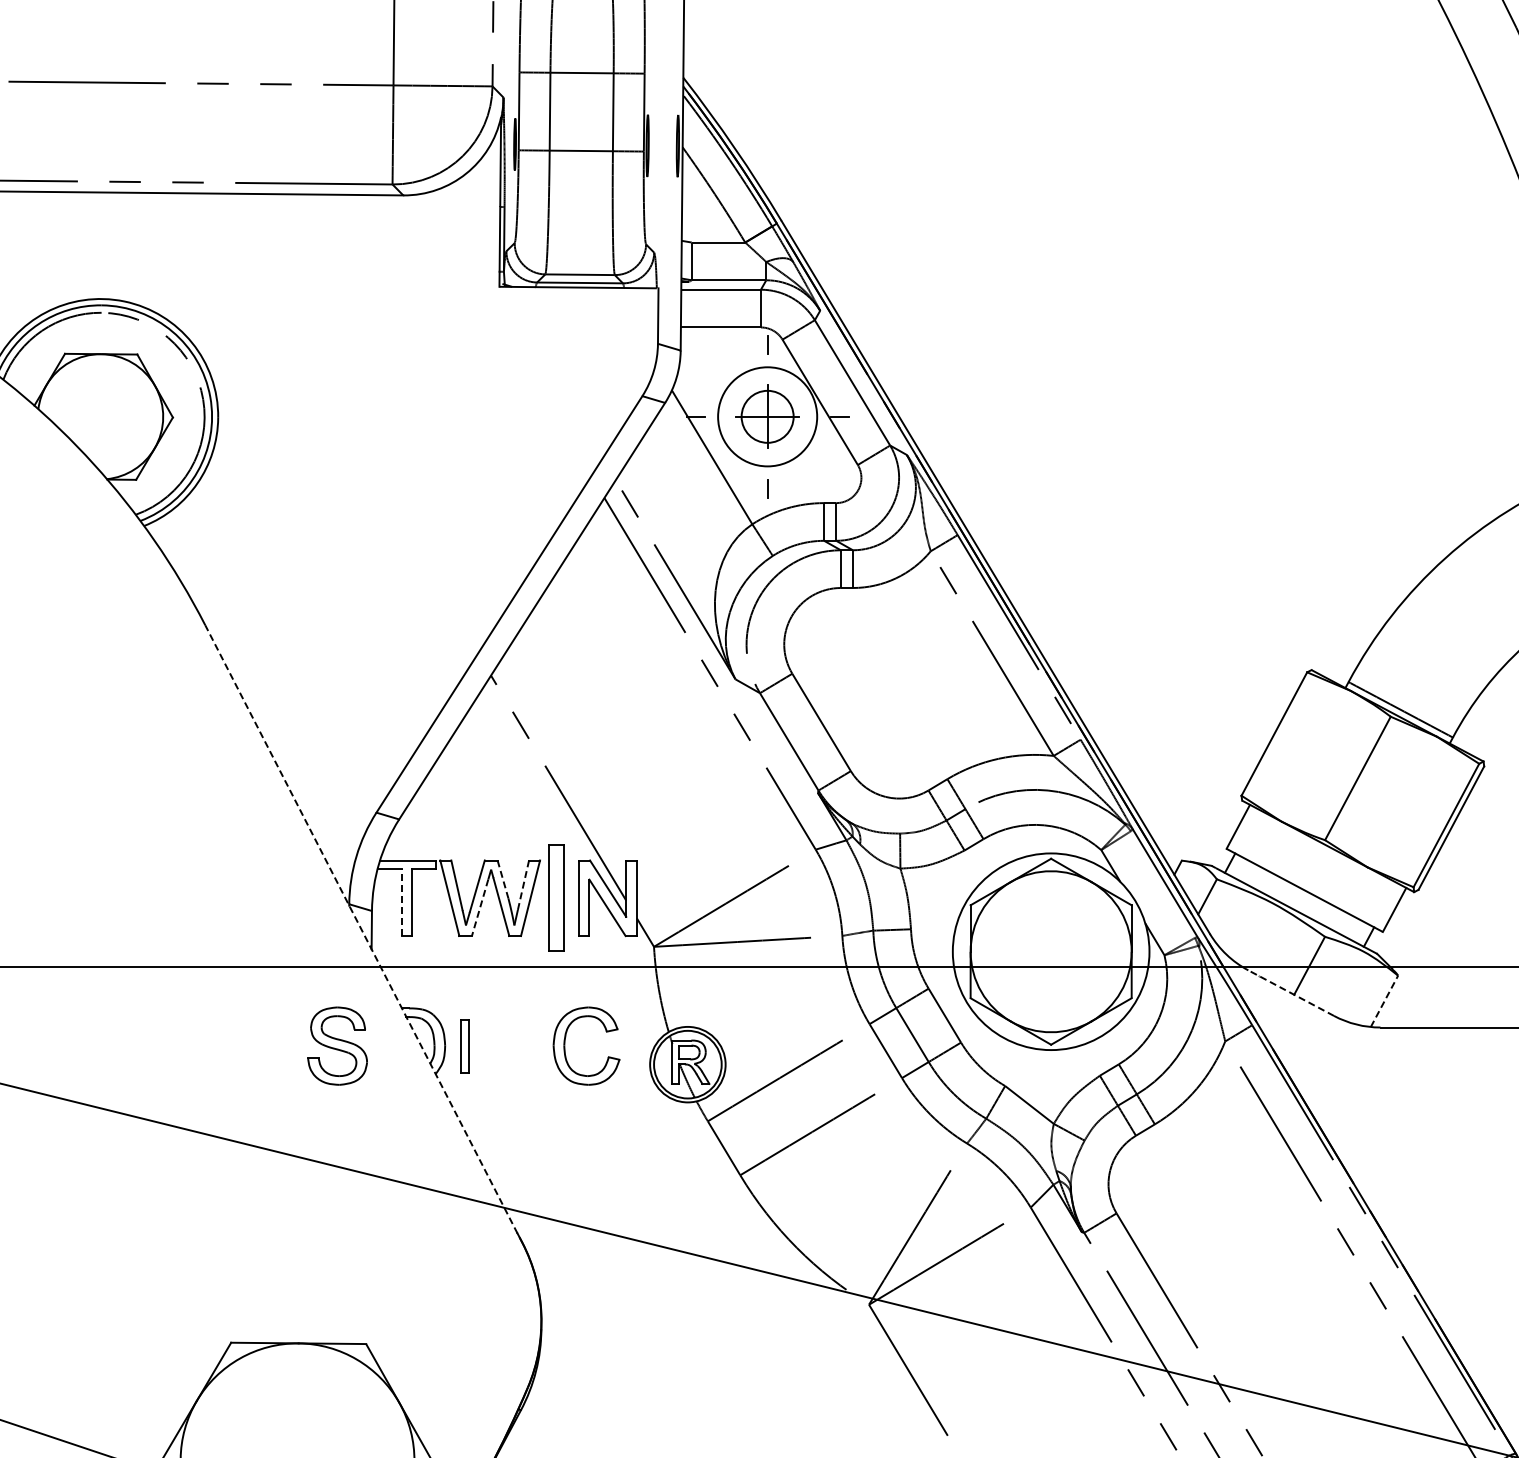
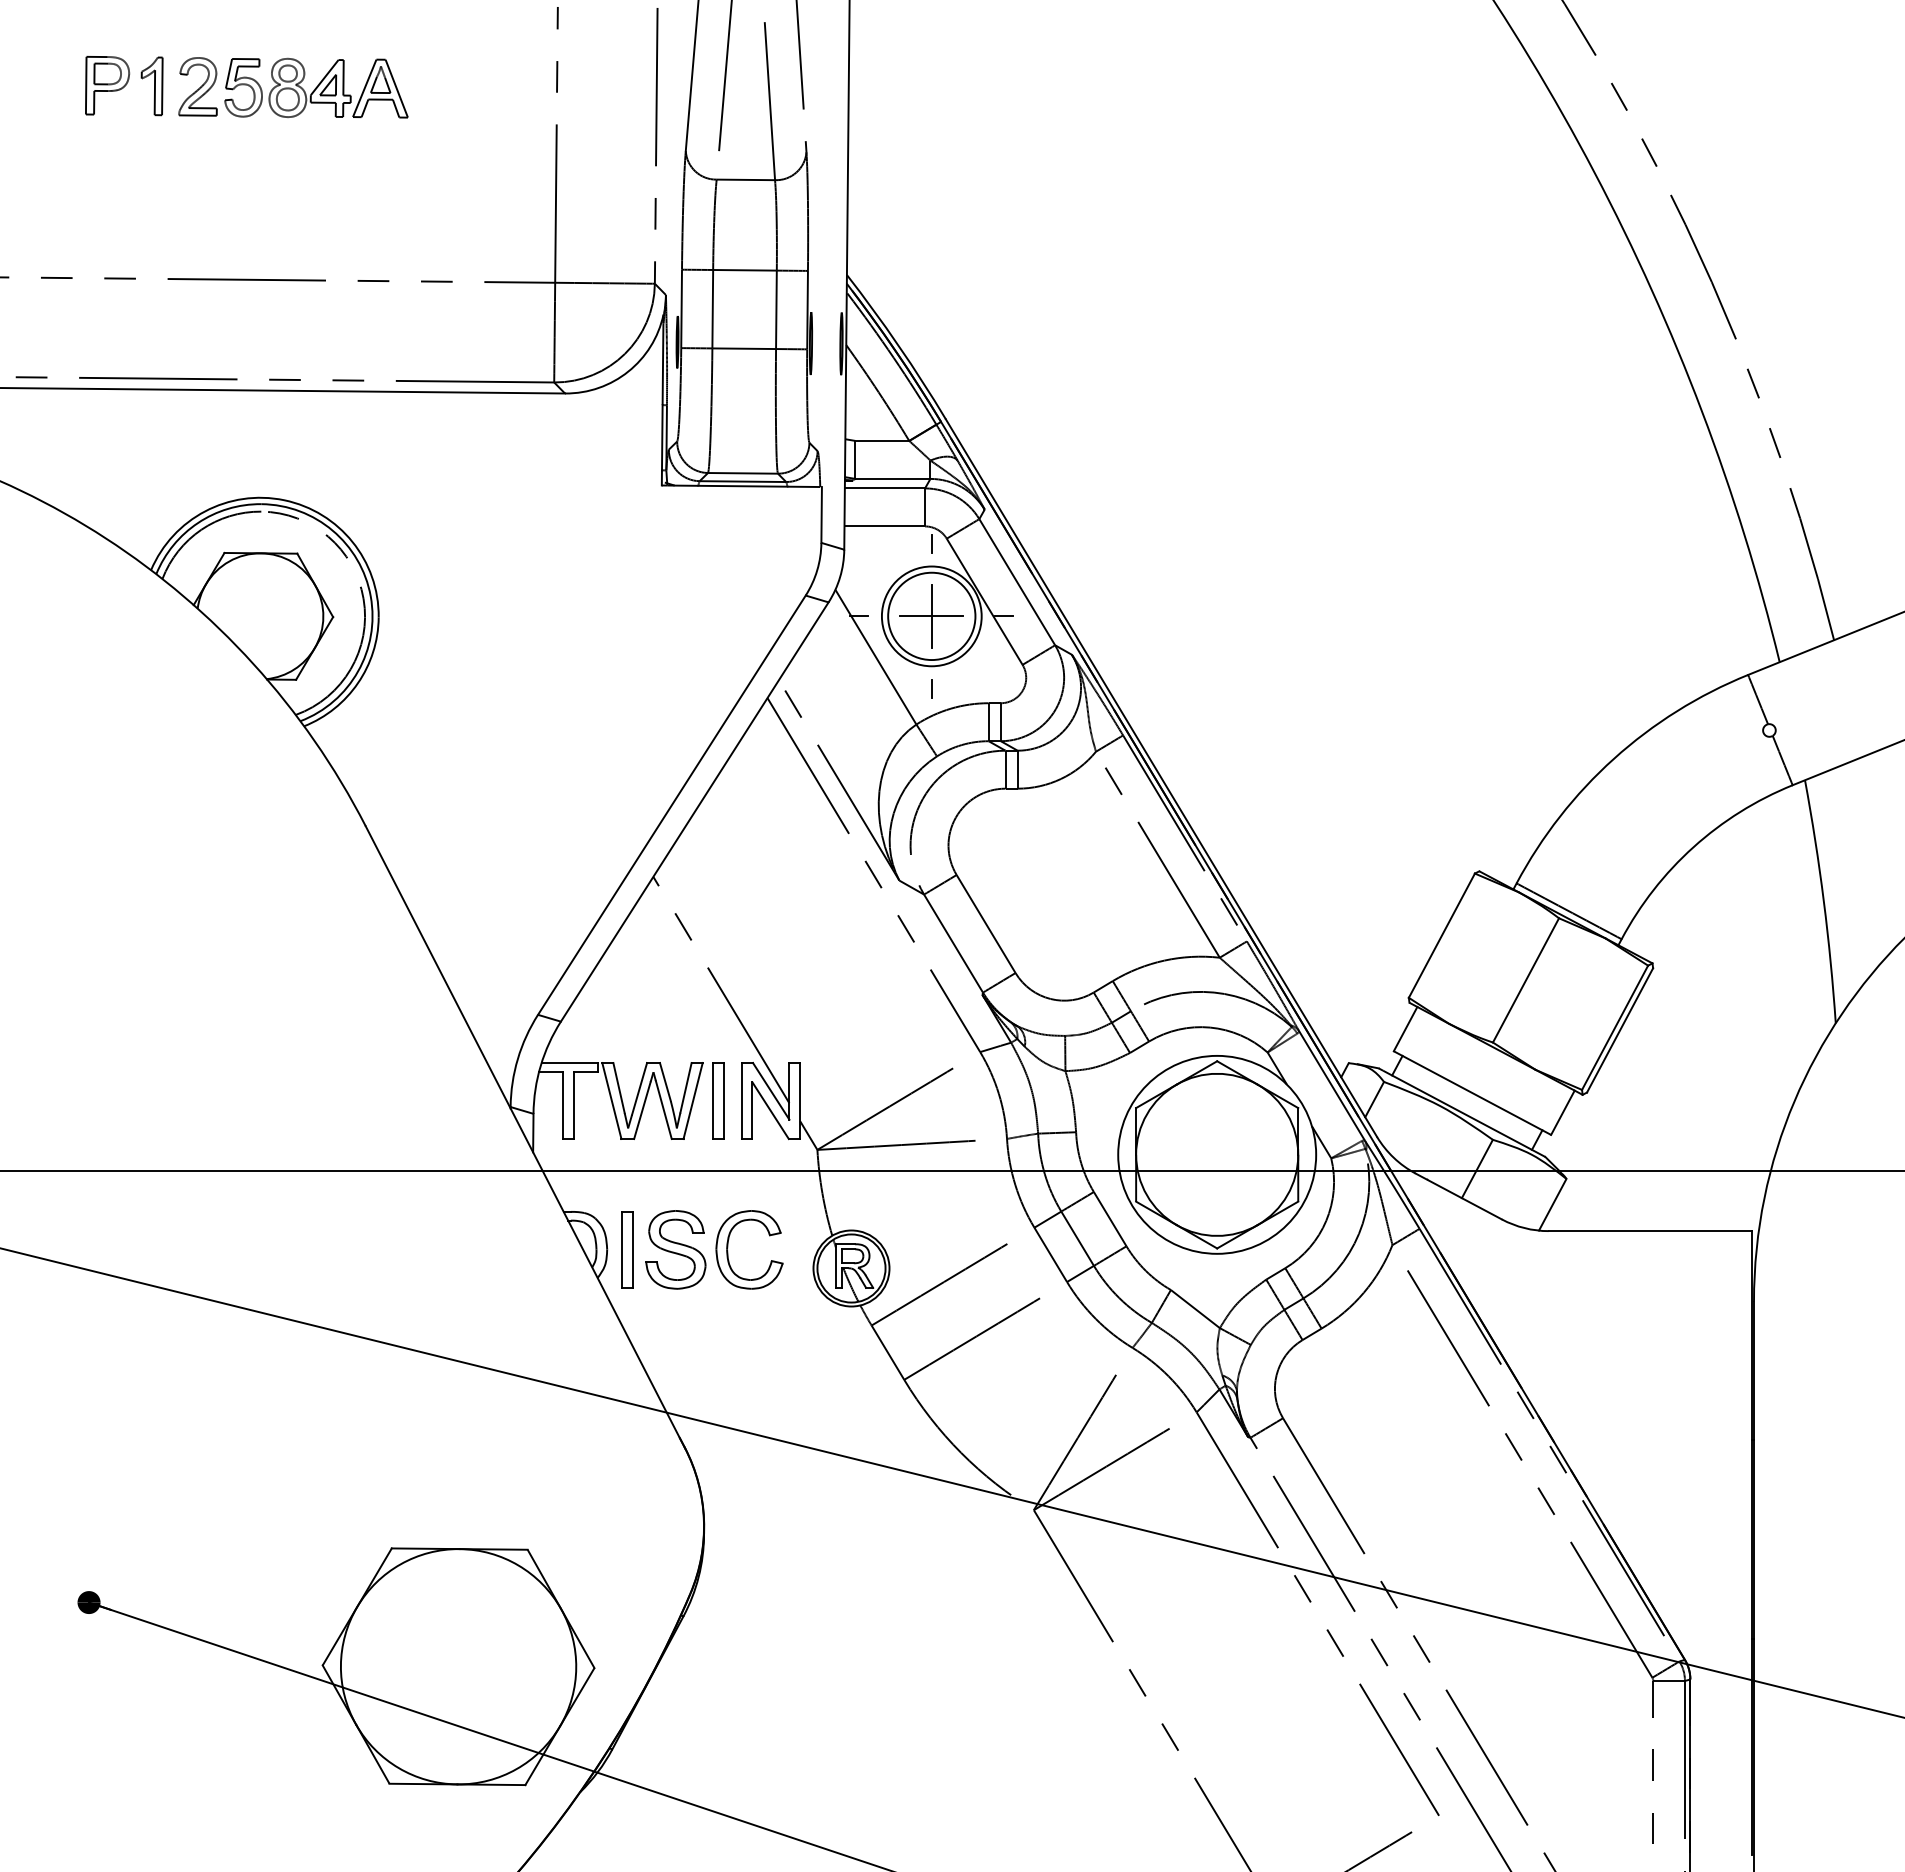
circle: (767, 416) -> (931, 616), size x1.67
line: (503, 879) -> (665, 1082), dashed -> solid
line: (523, 884) -> (686, 1087), dashed -> solid
part: (555, 897) -> (718, 1100), size x0.71
line: (401, 902) -> (563, 1105), dashed -> solid
line: (480, 907) -> (642, 1110), dashed -> solid
line: (364, 934) -> (525, 1137), dashed -> solid
line: (1290, 993) -> (1458, 1196), dashed -> solid
line: (1384, 1001) -> (1552, 1204), dashed -> solid
part: (337, 1045) -> (675, 1249), moved
part: (465, 1045) -> (627, 1249), size x1.43

